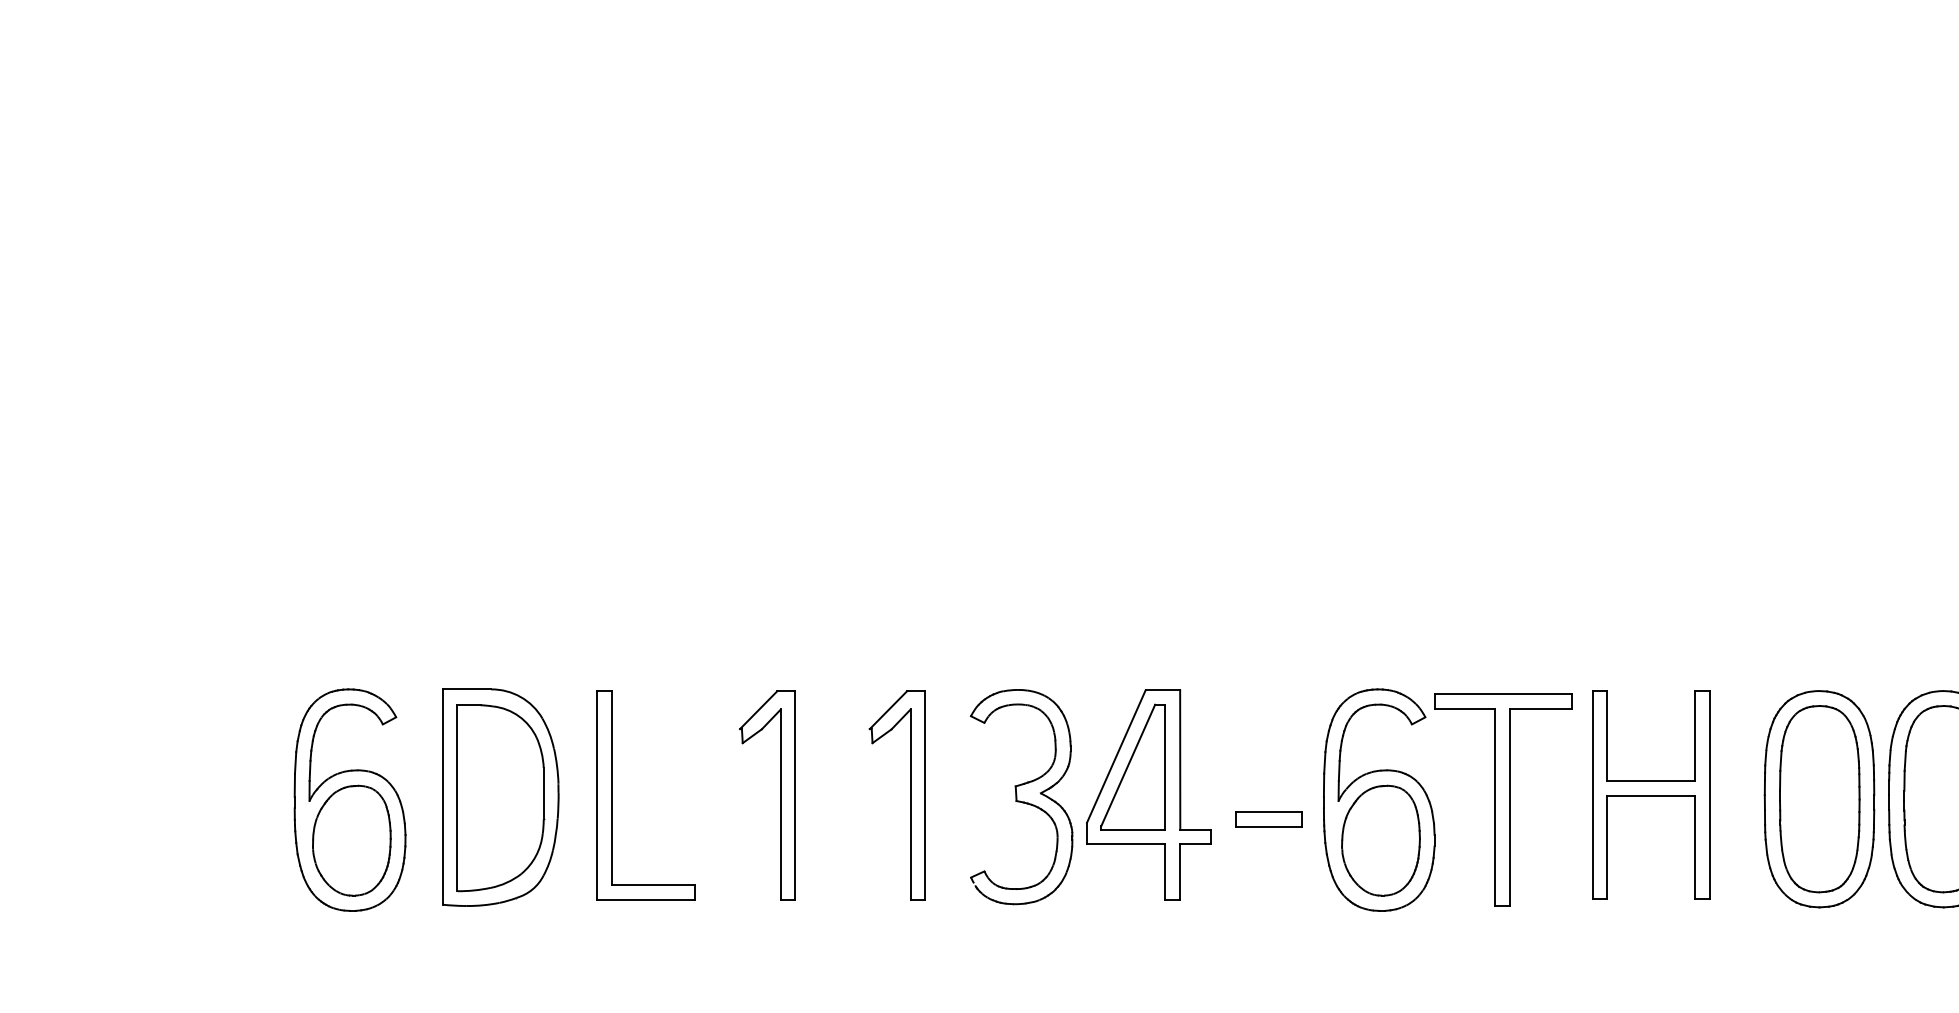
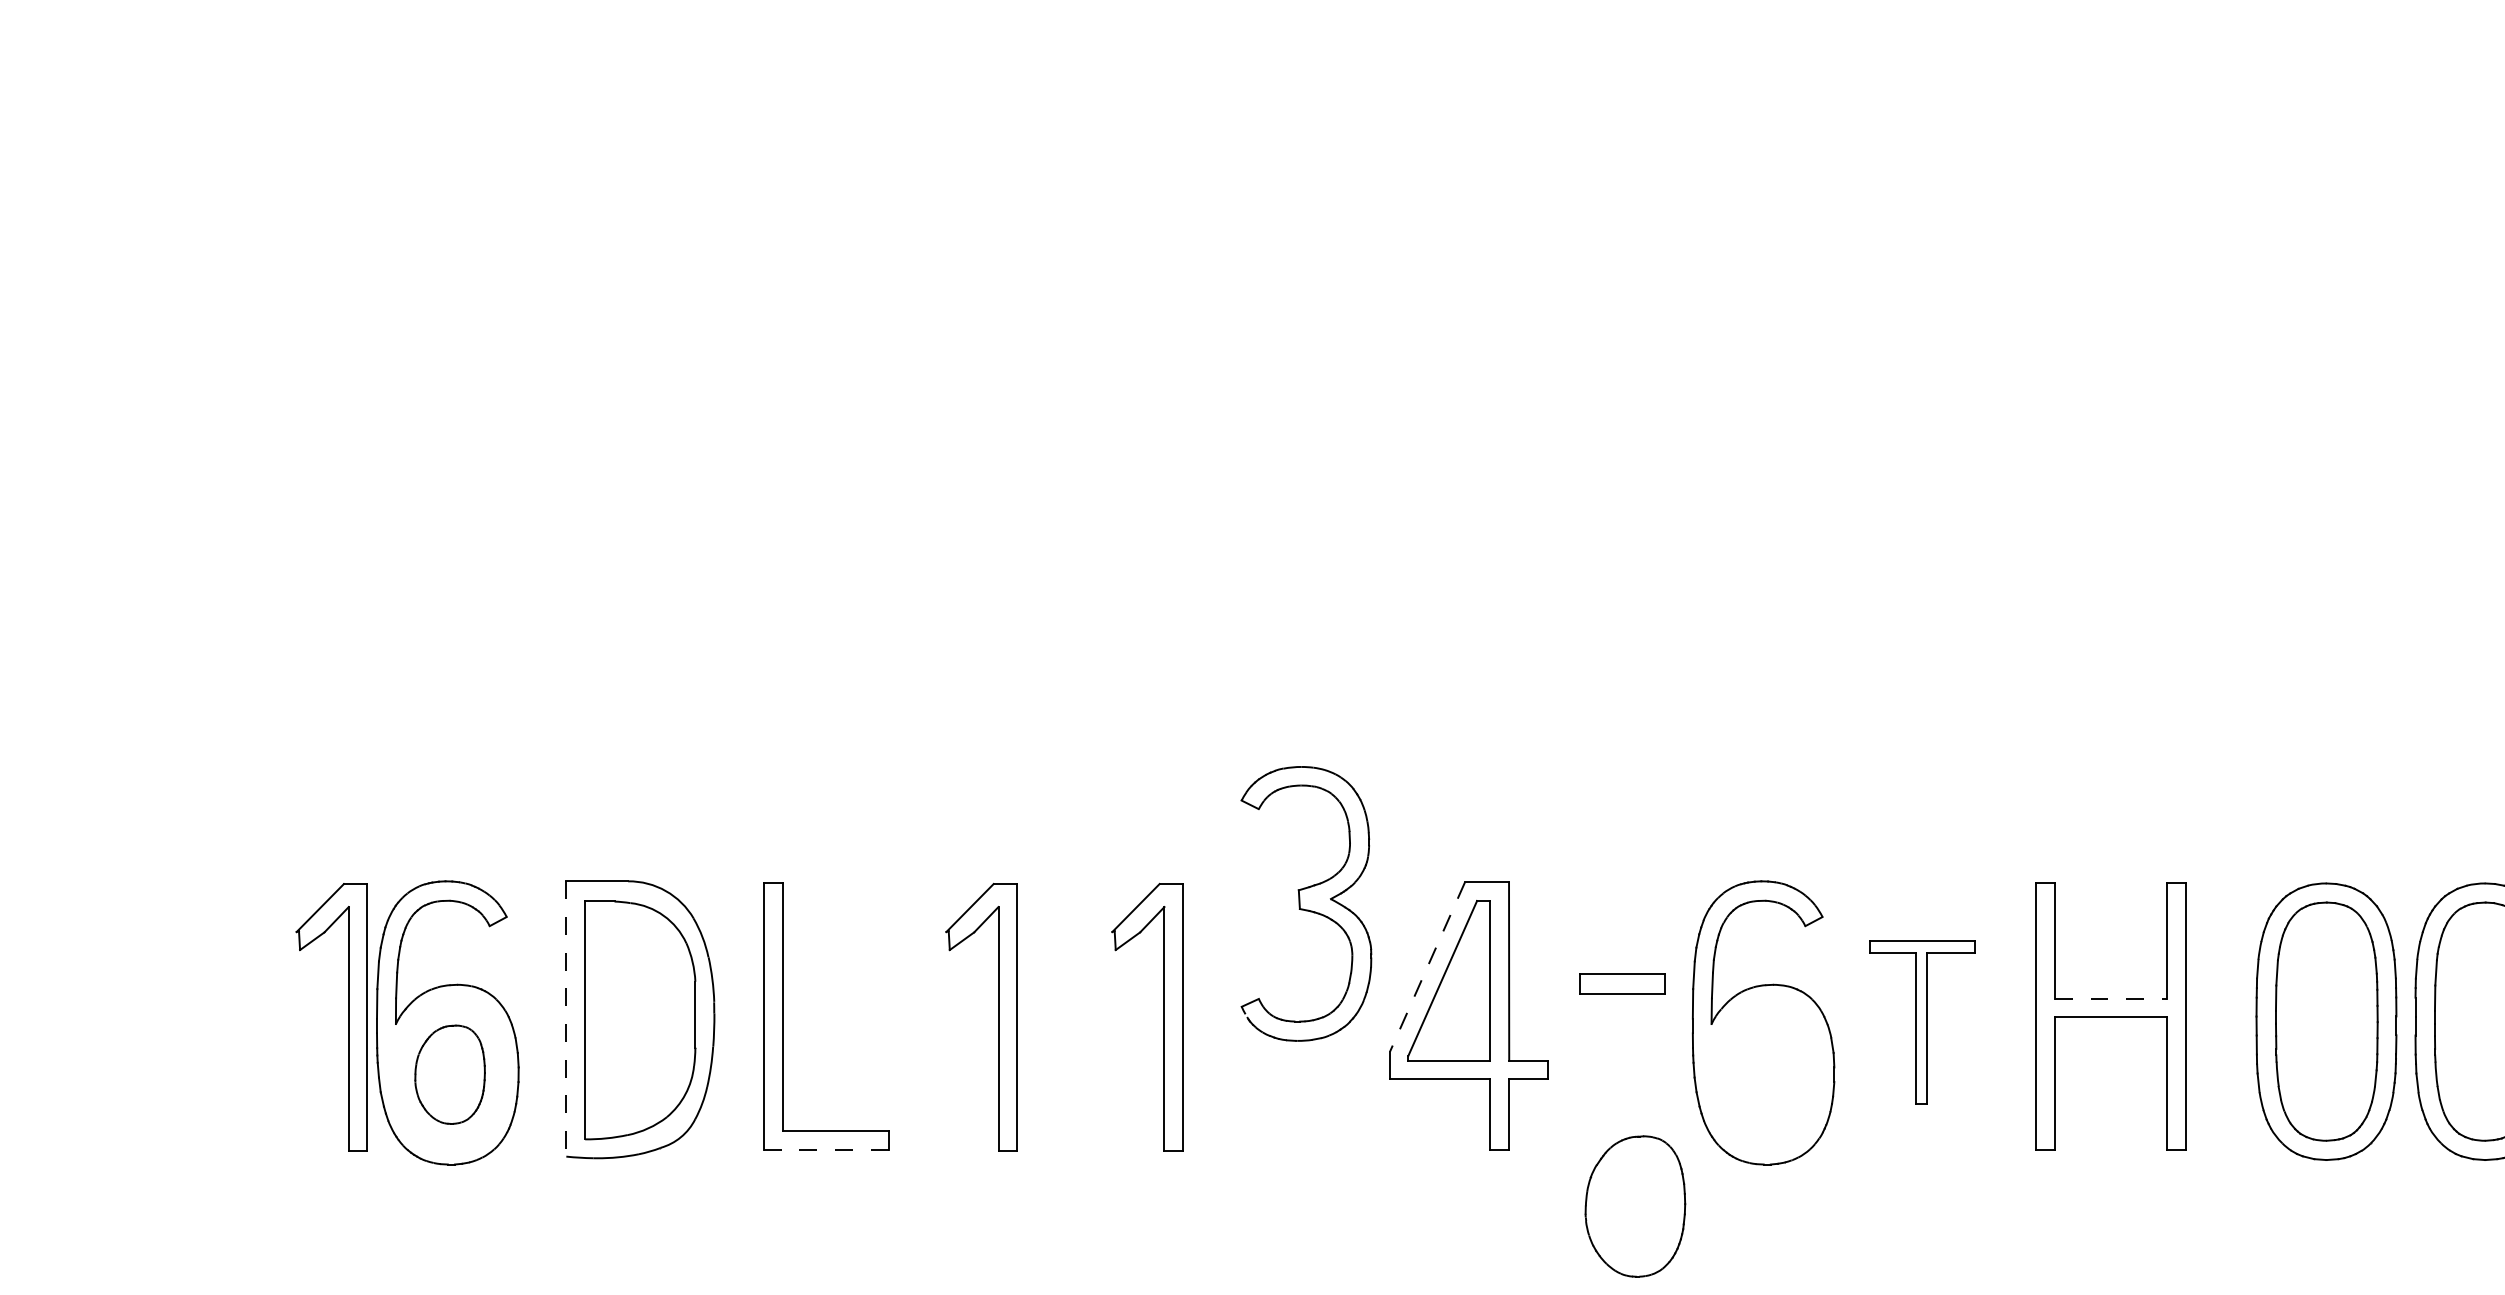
line: (1116, 756) -> (1427, 967), solid -> dashed
line: (1650, 781) -> (2110, 999), solid -> dashed
part: (272, 795) -> (348, 1016), added
line: (442, 797) -> (565, 1019), solid -> dashed
part: (1021, 797) -> (1306, 904), moved
part: (1503, 799) -> (1922, 1022), size x0.6
part: (1268, 819) -> (1621, 983), moved
part: (351, 840) -> (449, 1074), size x0.7
part: (1380, 840) -> (1634, 1206), moved
line: (646, 899) -> (826, 1149), solid -> dashed

